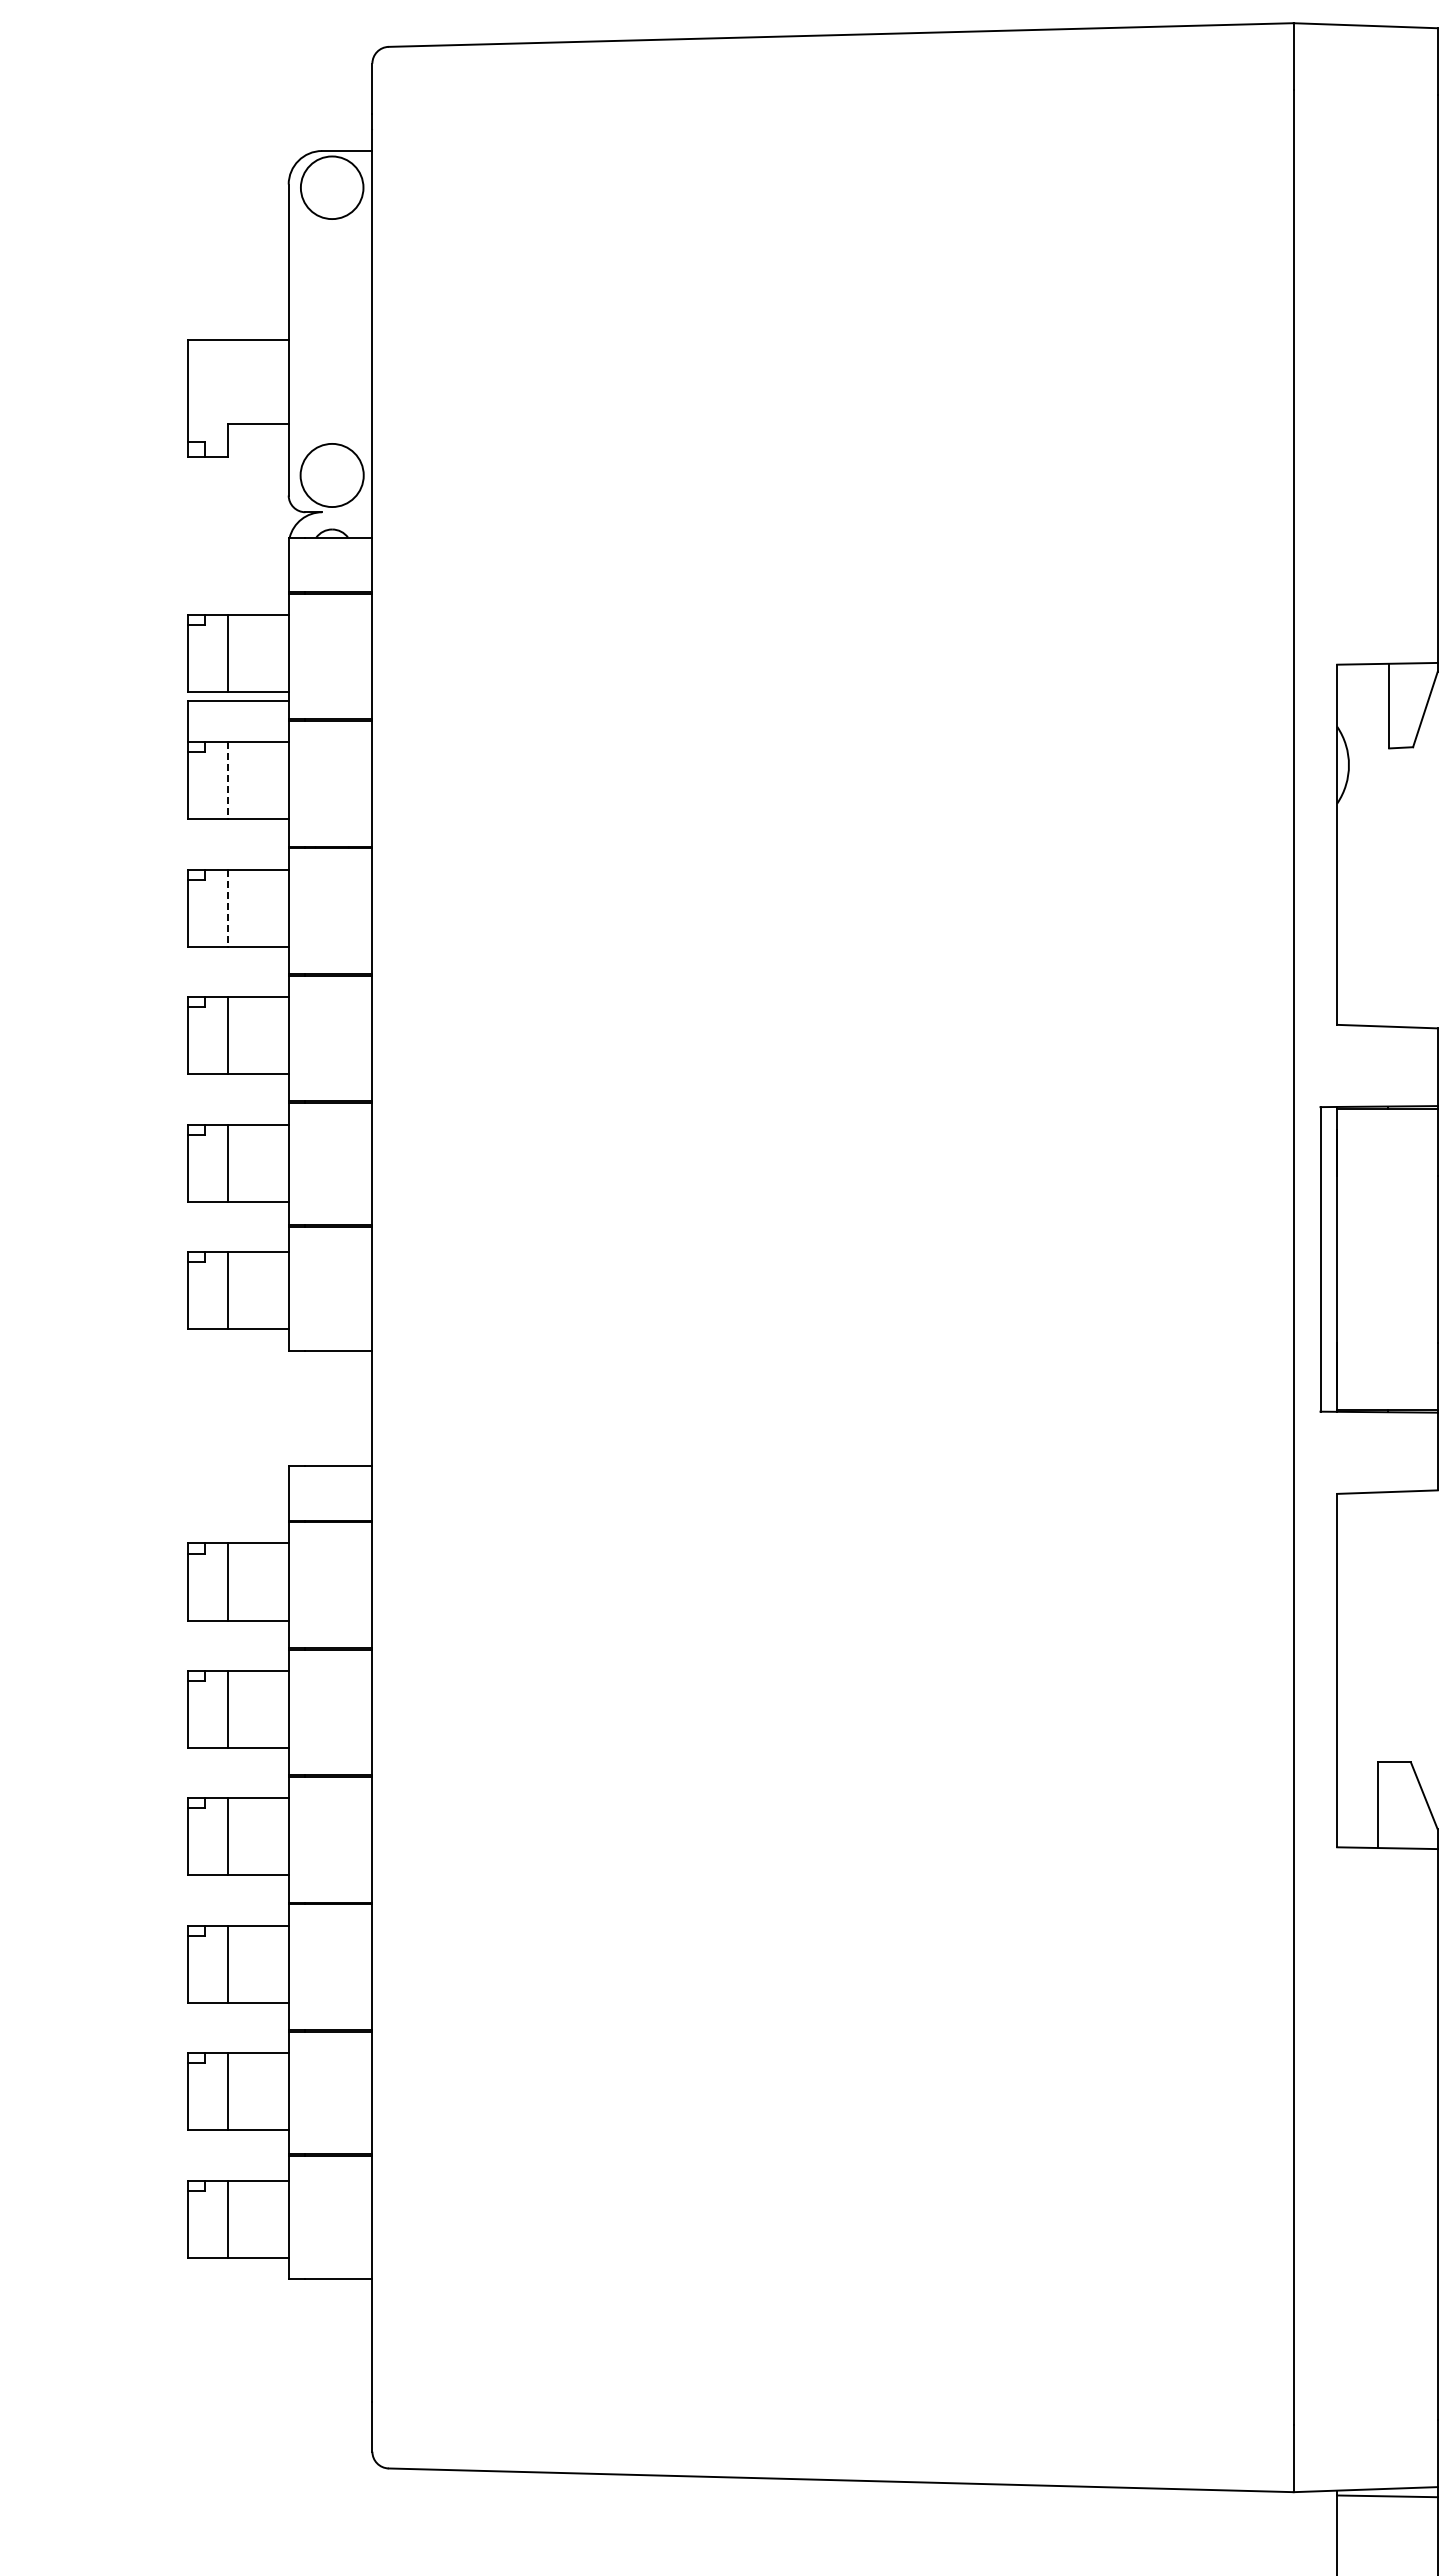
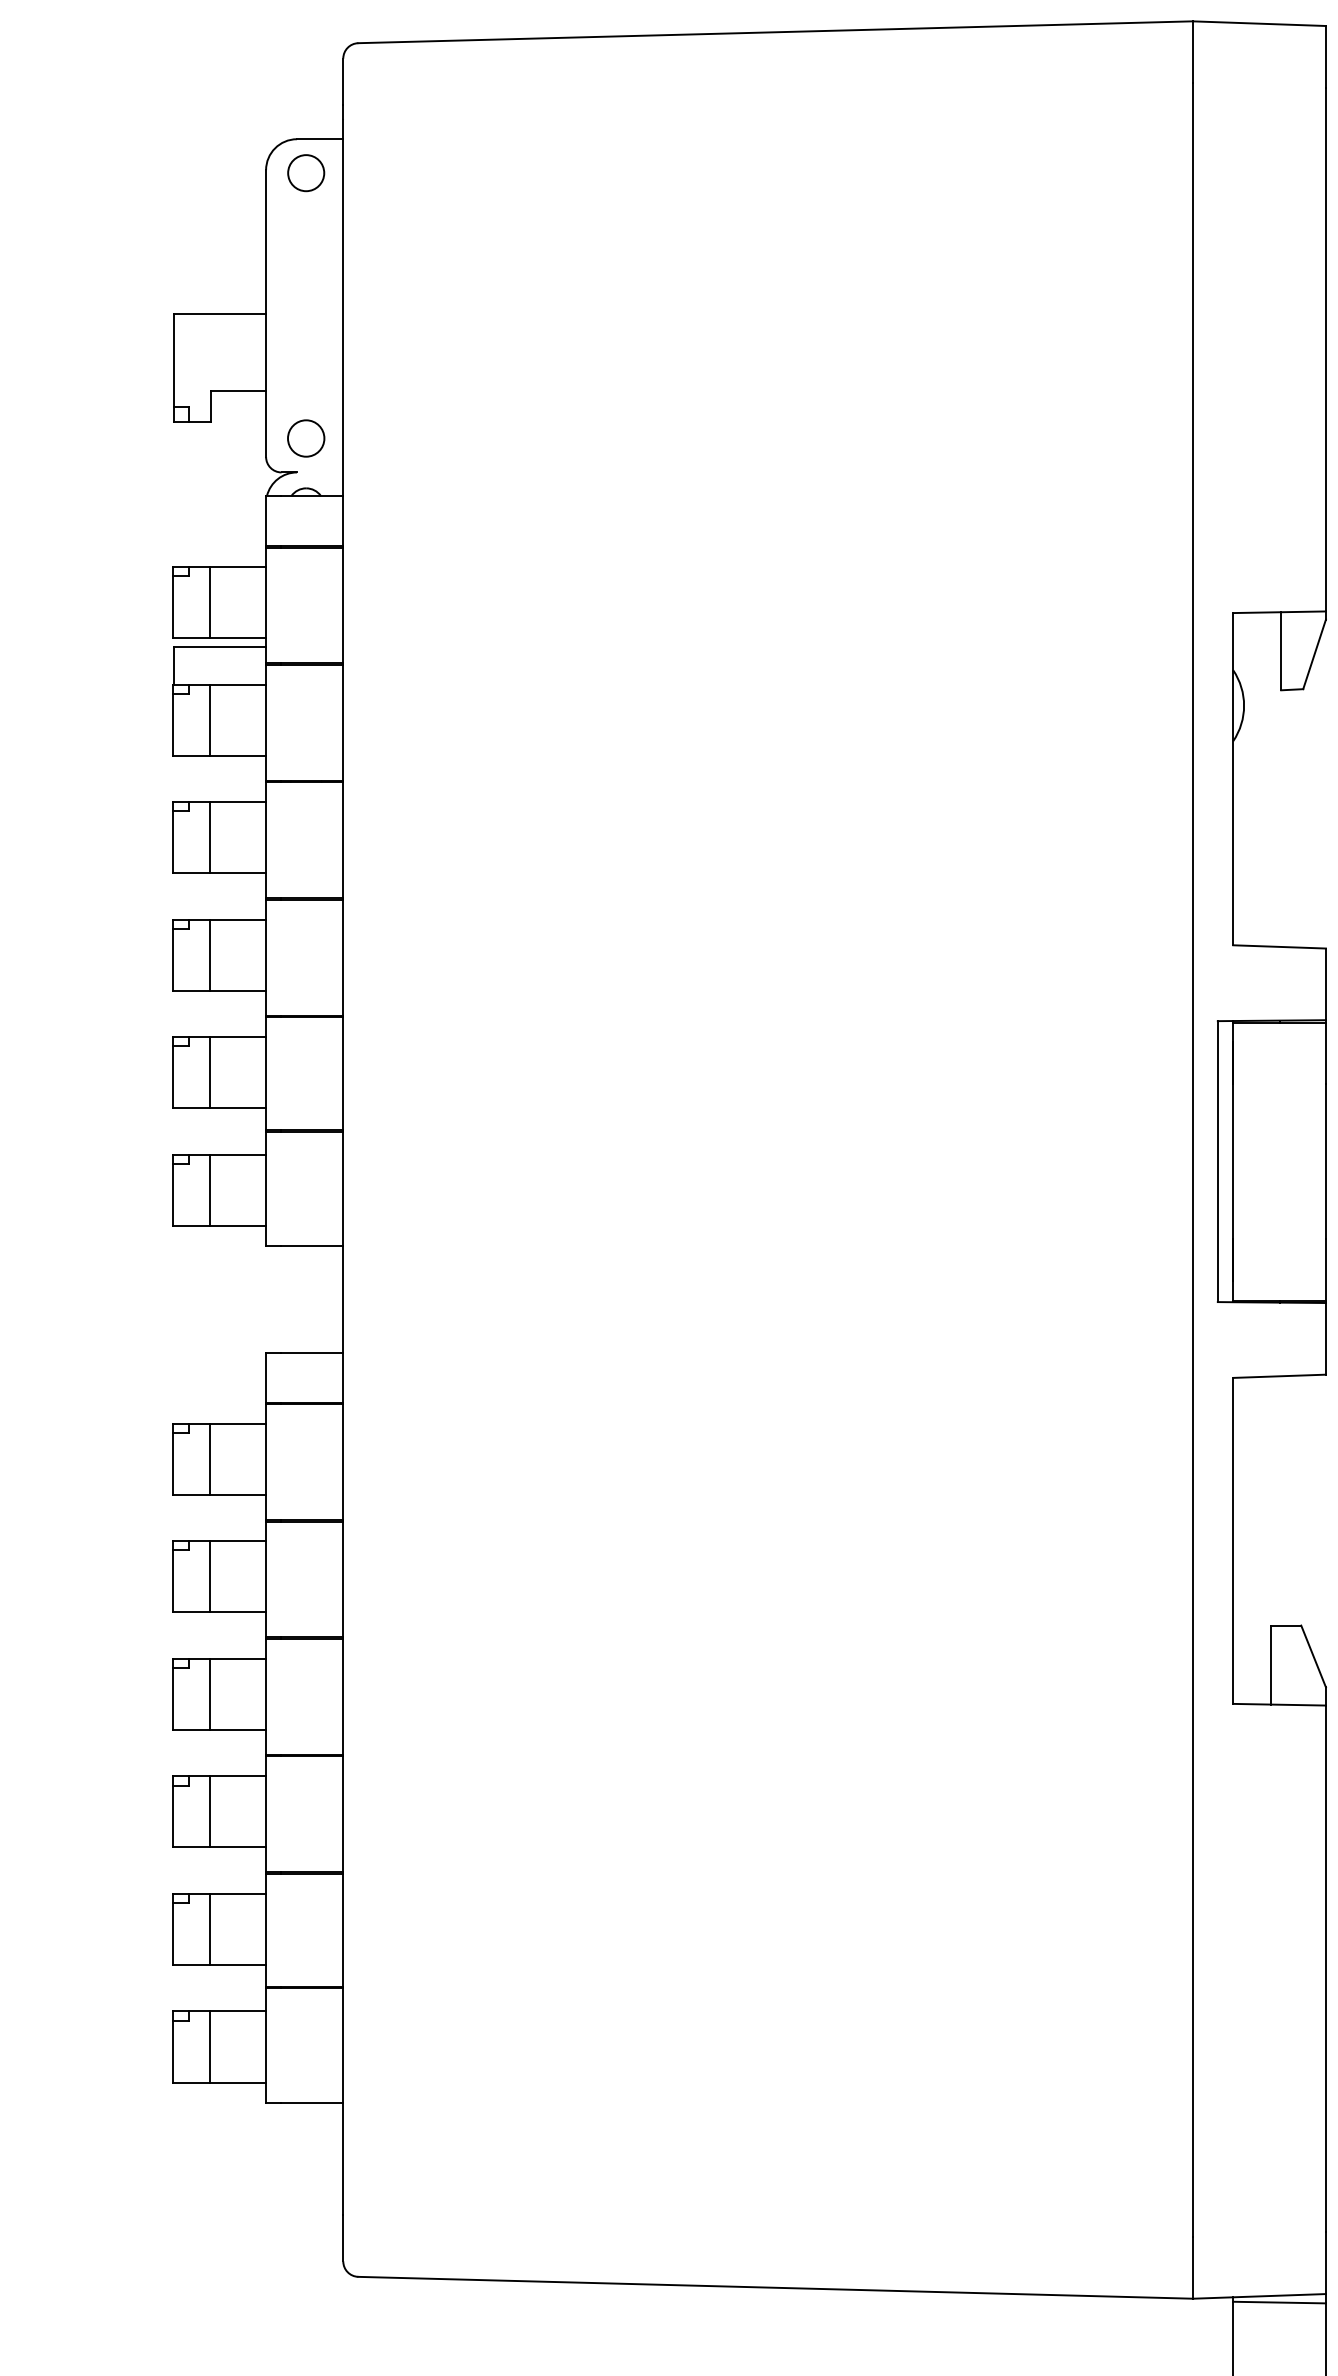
circle: (331, 187) -> (305, 172), size x0.62
circle: (331, 475) -> (305, 438), size x0.62
line: (228, 780) -> (210, 719), dashed -> solid
line: (228, 908) -> (210, 837), dashed -> solid

